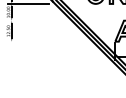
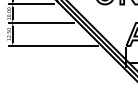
line: (37, 20) -> (40, 22), added
line: (48, 41) -> (53, 45), added

